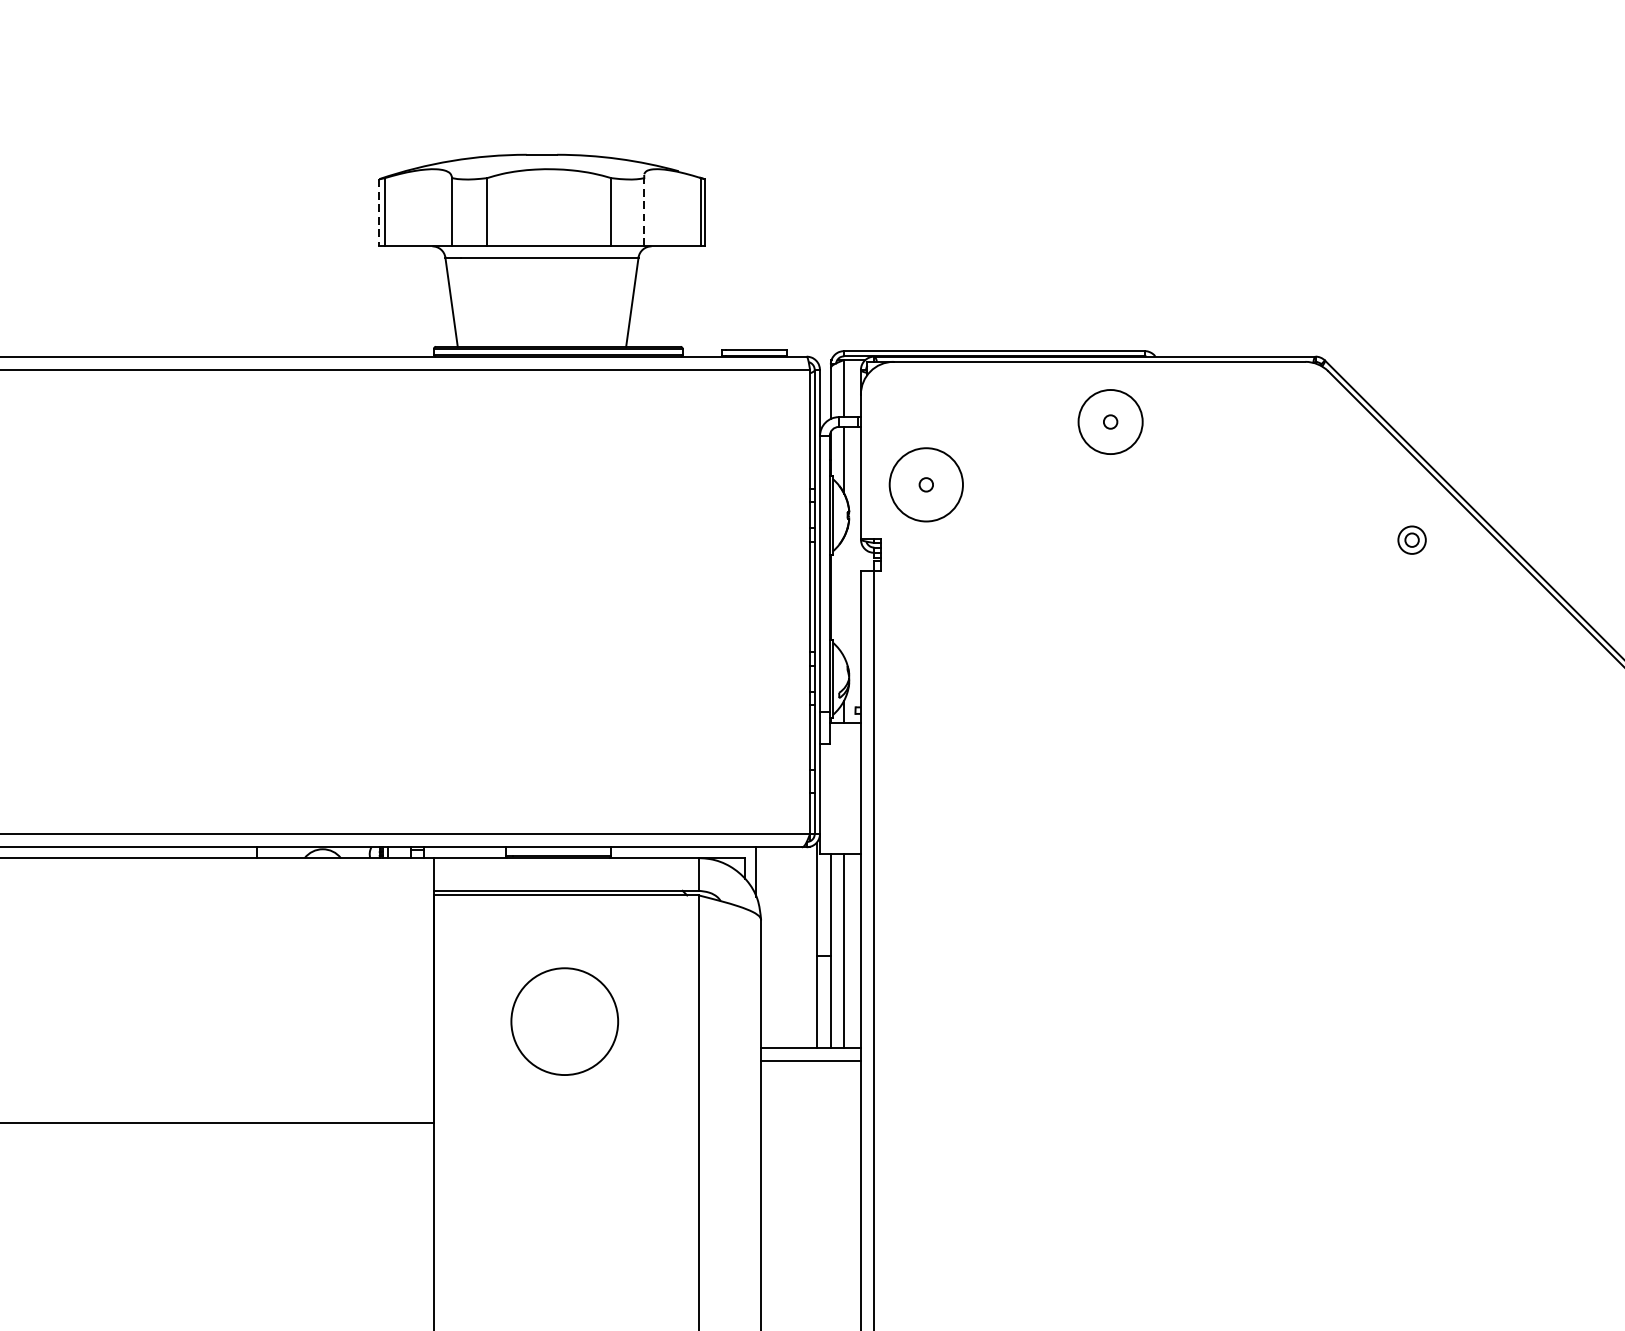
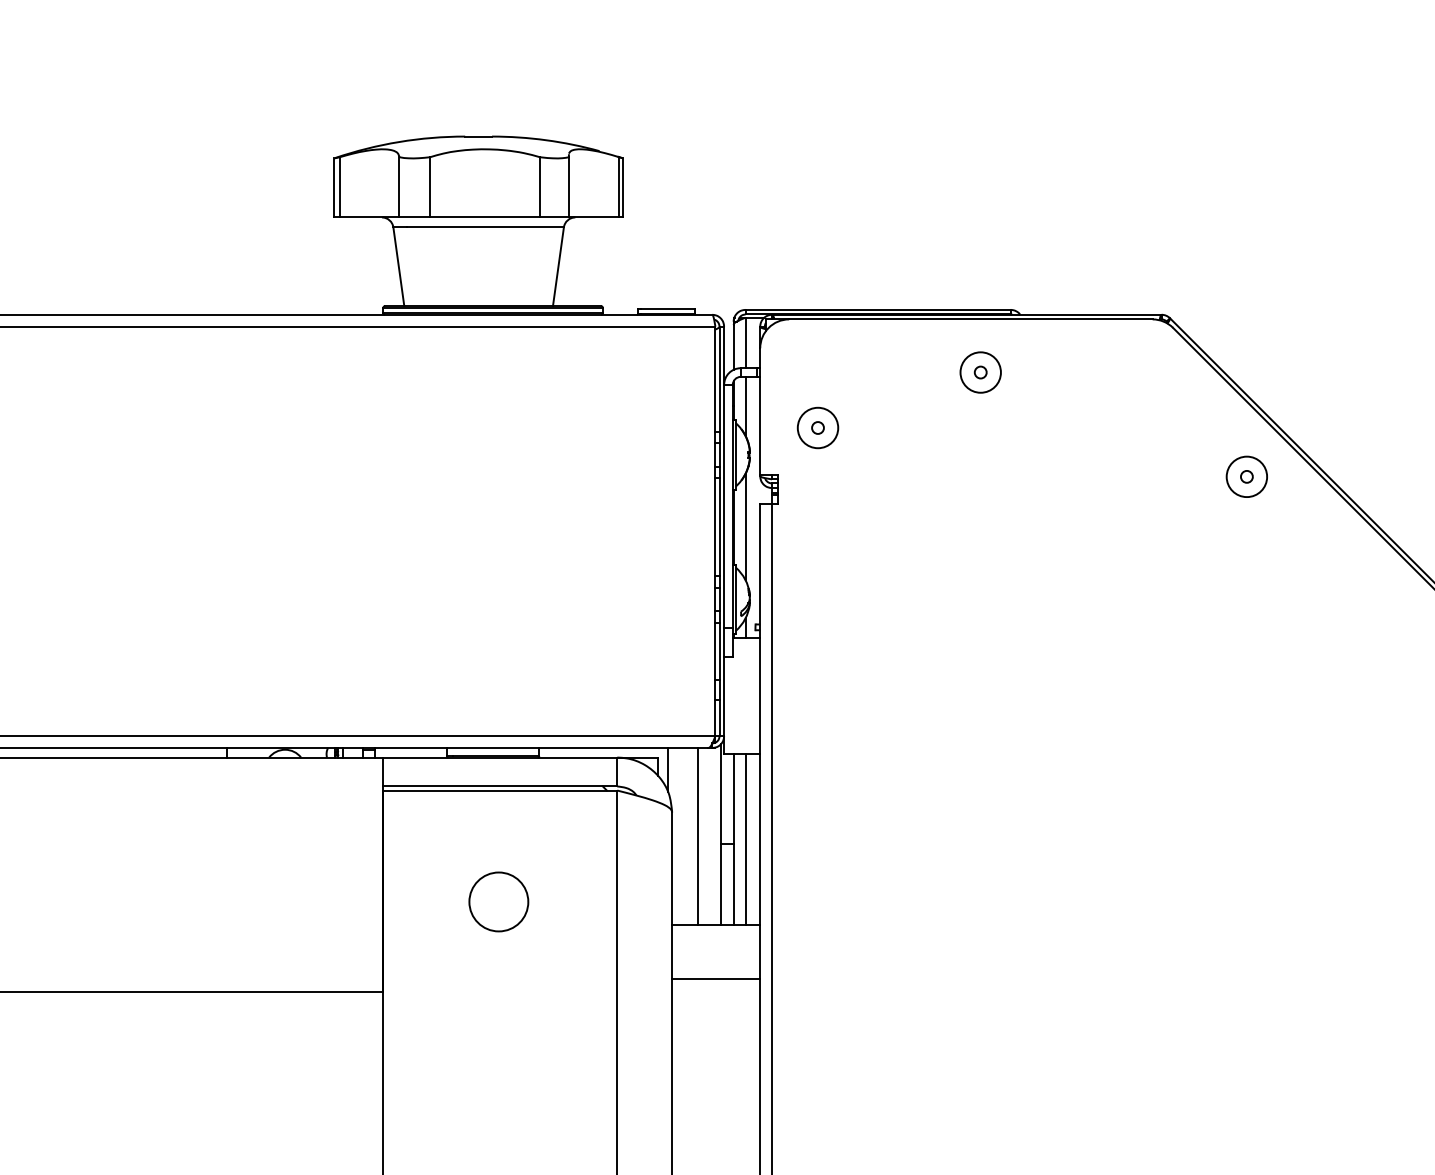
line: (643, 211) -> (568, 186), dashed -> solid
line: (378, 212) -> (334, 187), dashed -> solid
circle: (1110, 421) -> (980, 372), size x0.71
circle: (925, 484) -> (817, 427), size x0.62
circle: (1411, 539) -> (1246, 476), size x1.67
line: (844, 597) -> (745, 527), added
line: (790, 947) -> (698, 836), added
circle: (564, 1021) -> (498, 901), size x0.62
line: (811, 1060) -> (716, 978), moved

